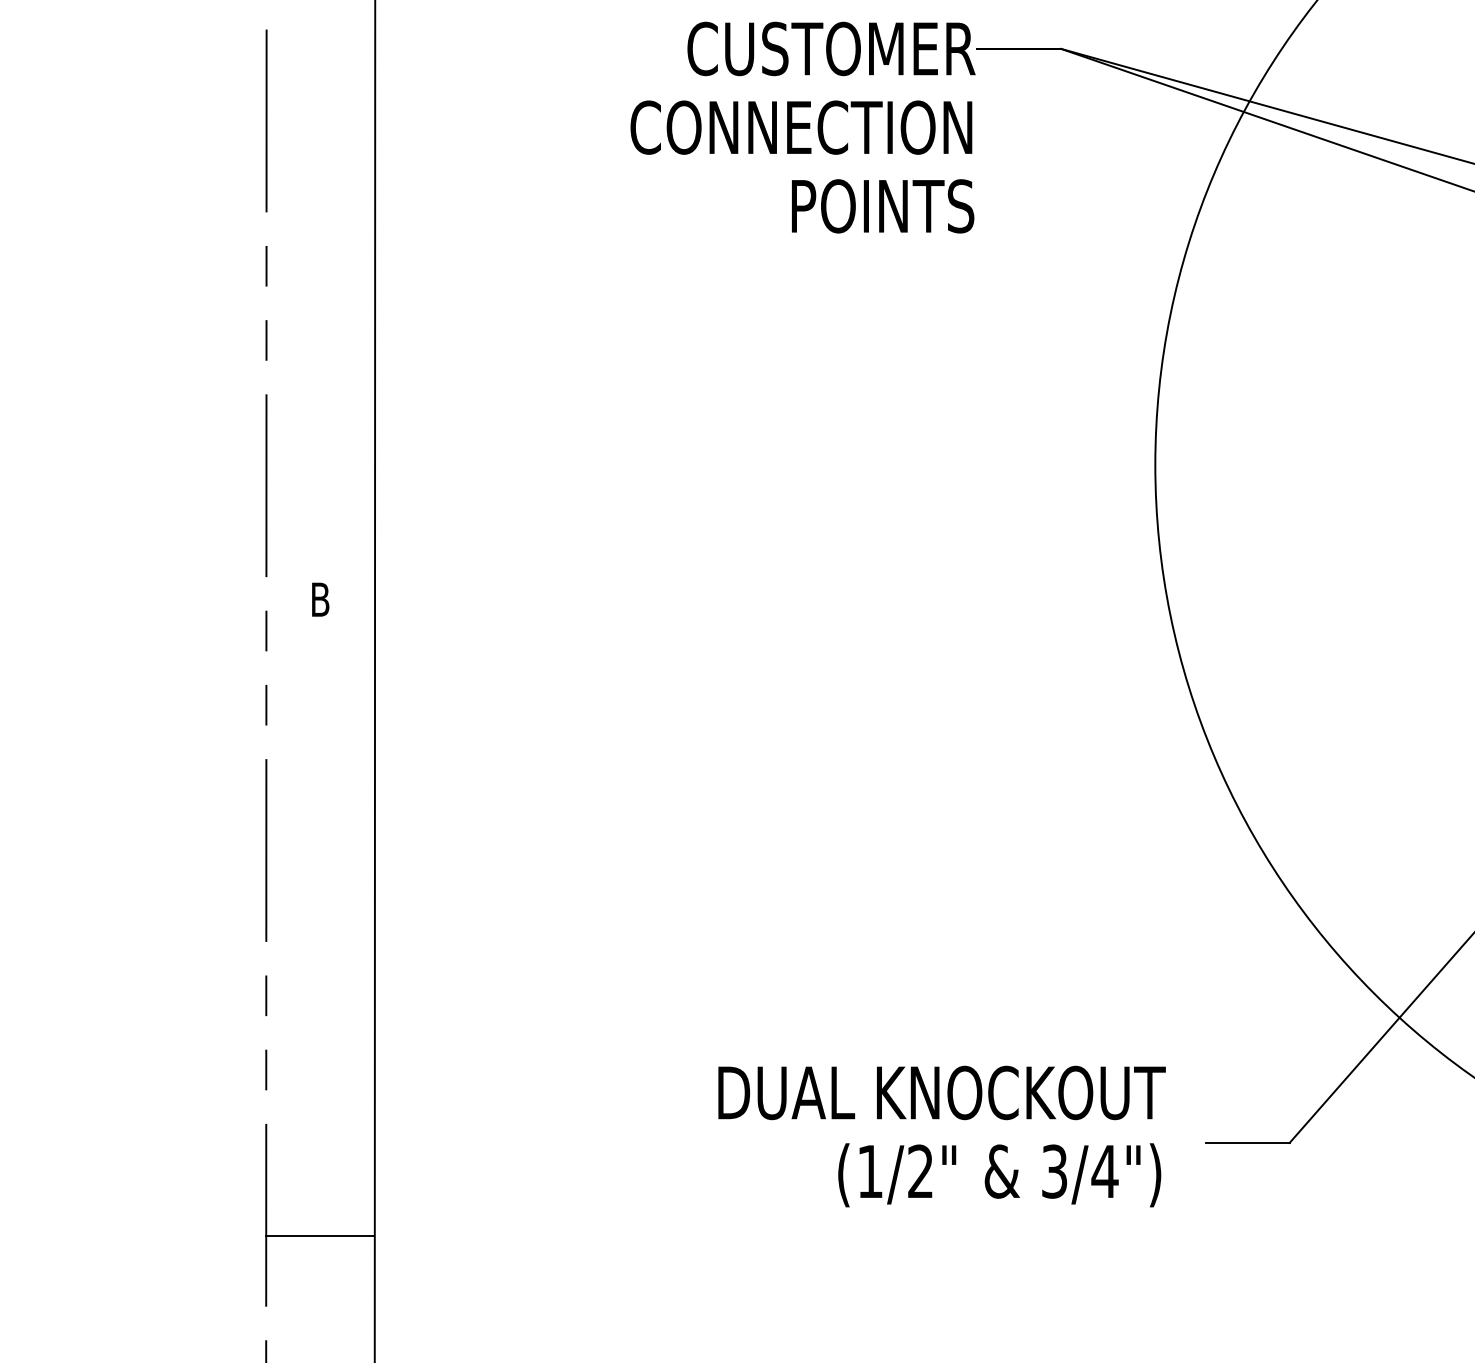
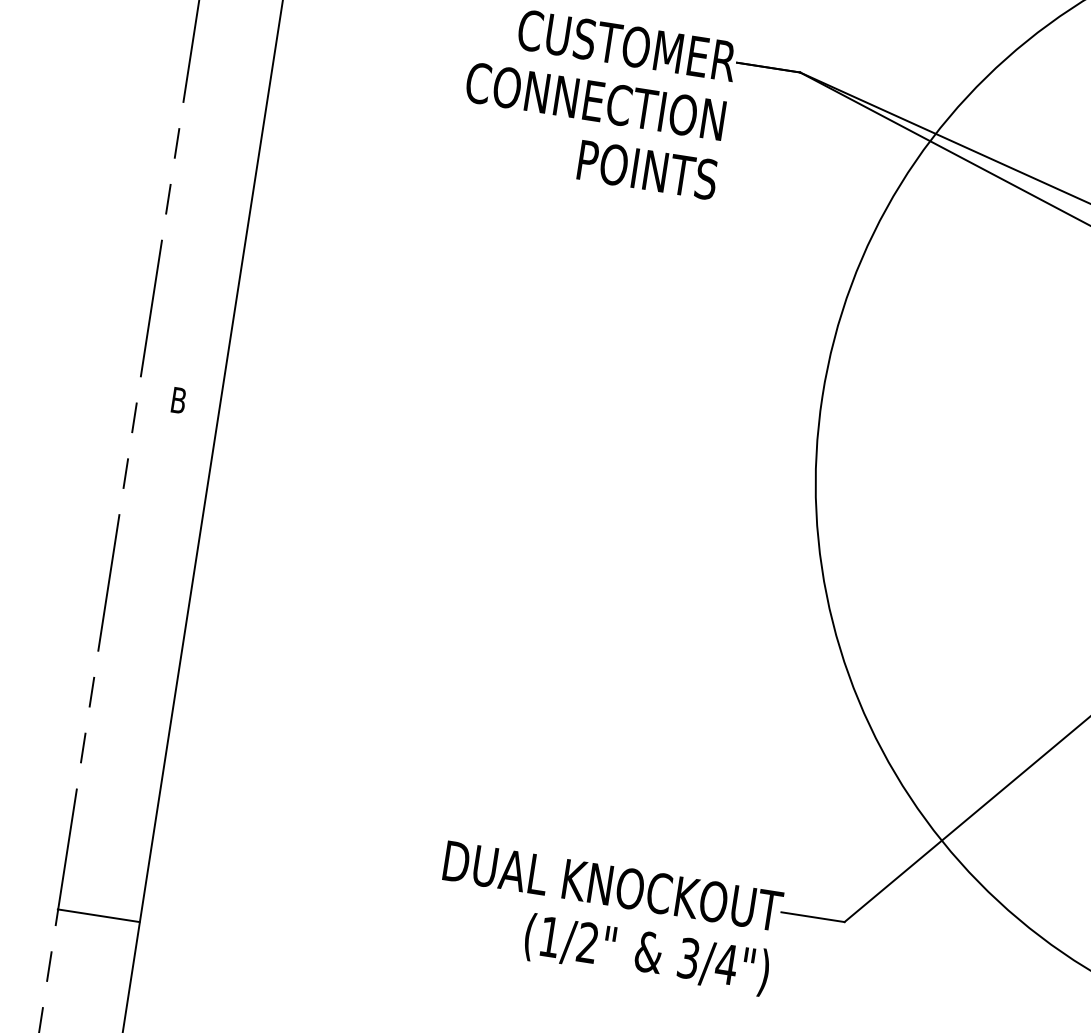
text: (941, 1136) -> (607, 918), moved
line: (319, 1235) -> (98, 915), moved

